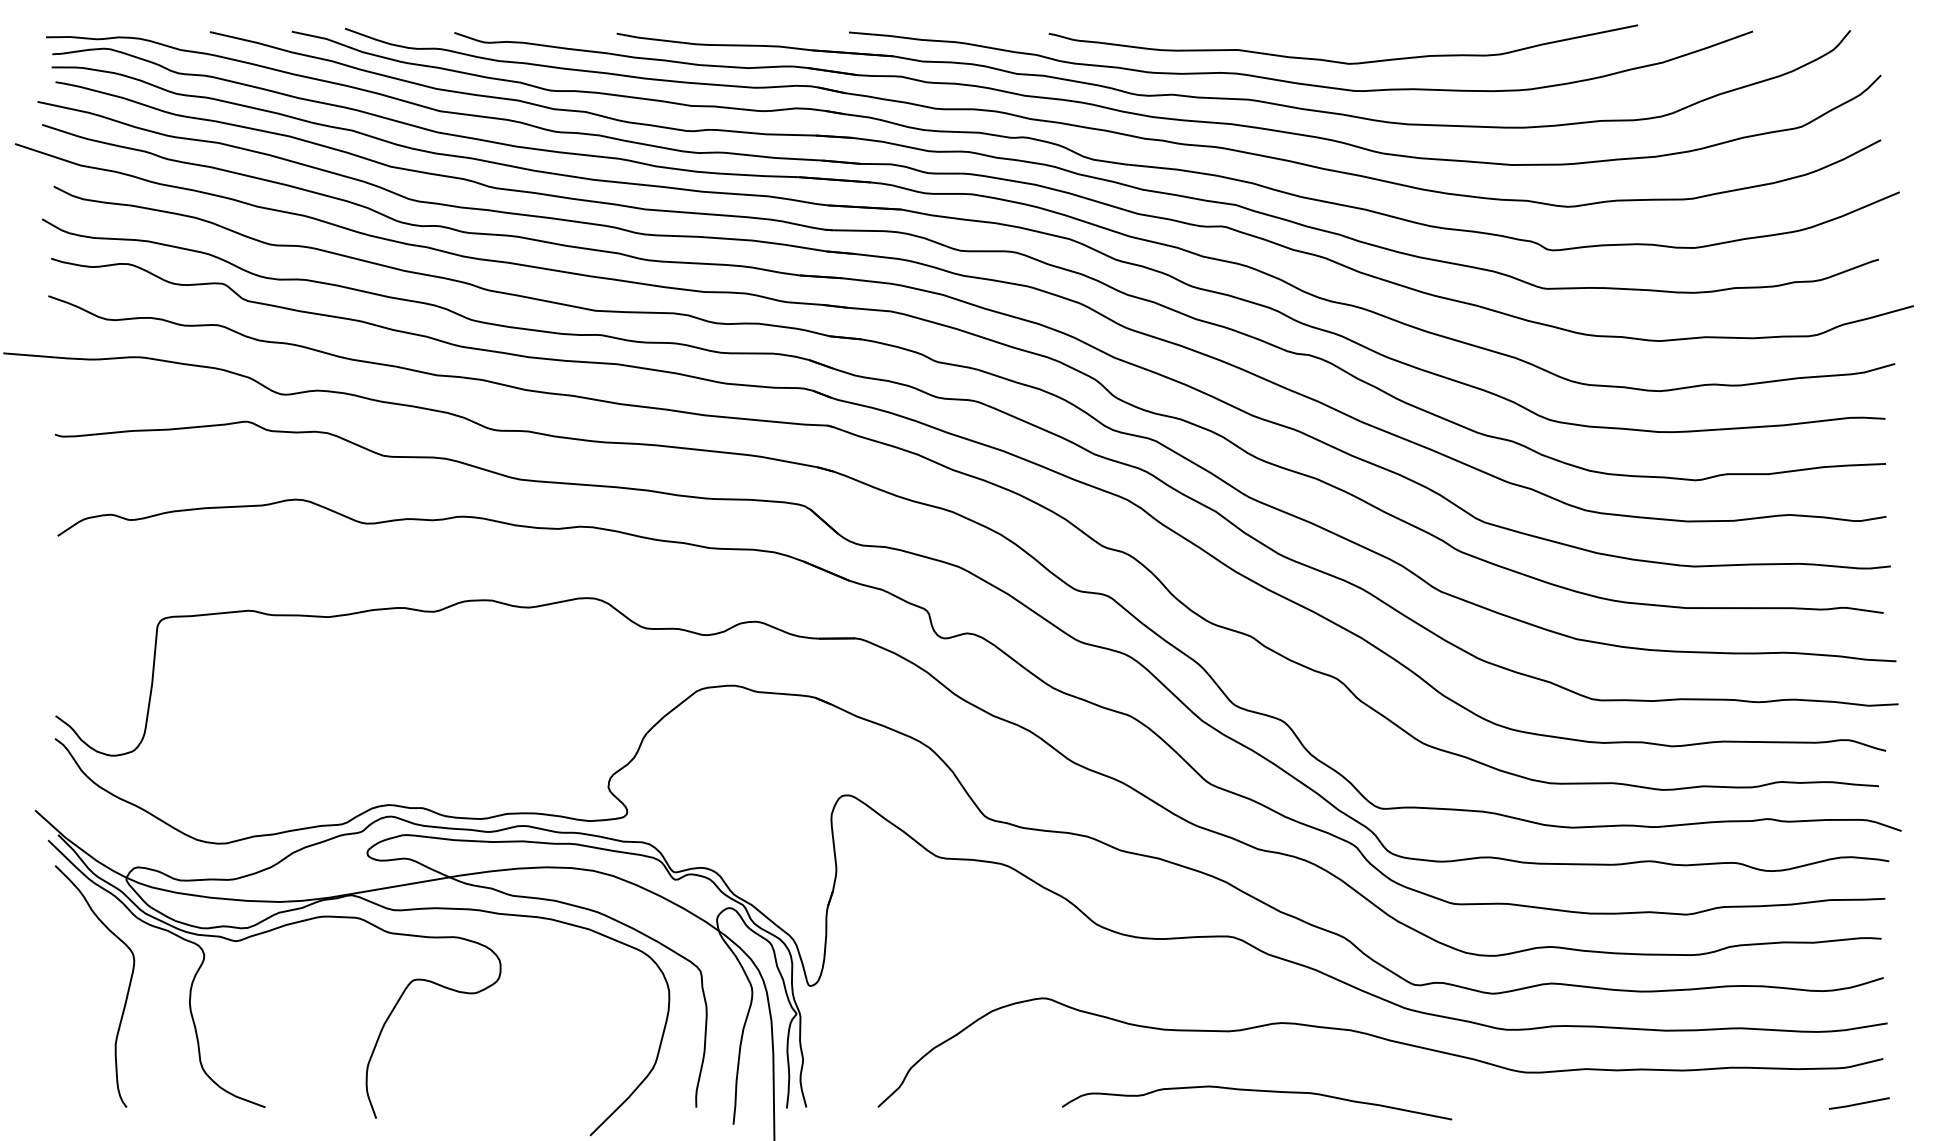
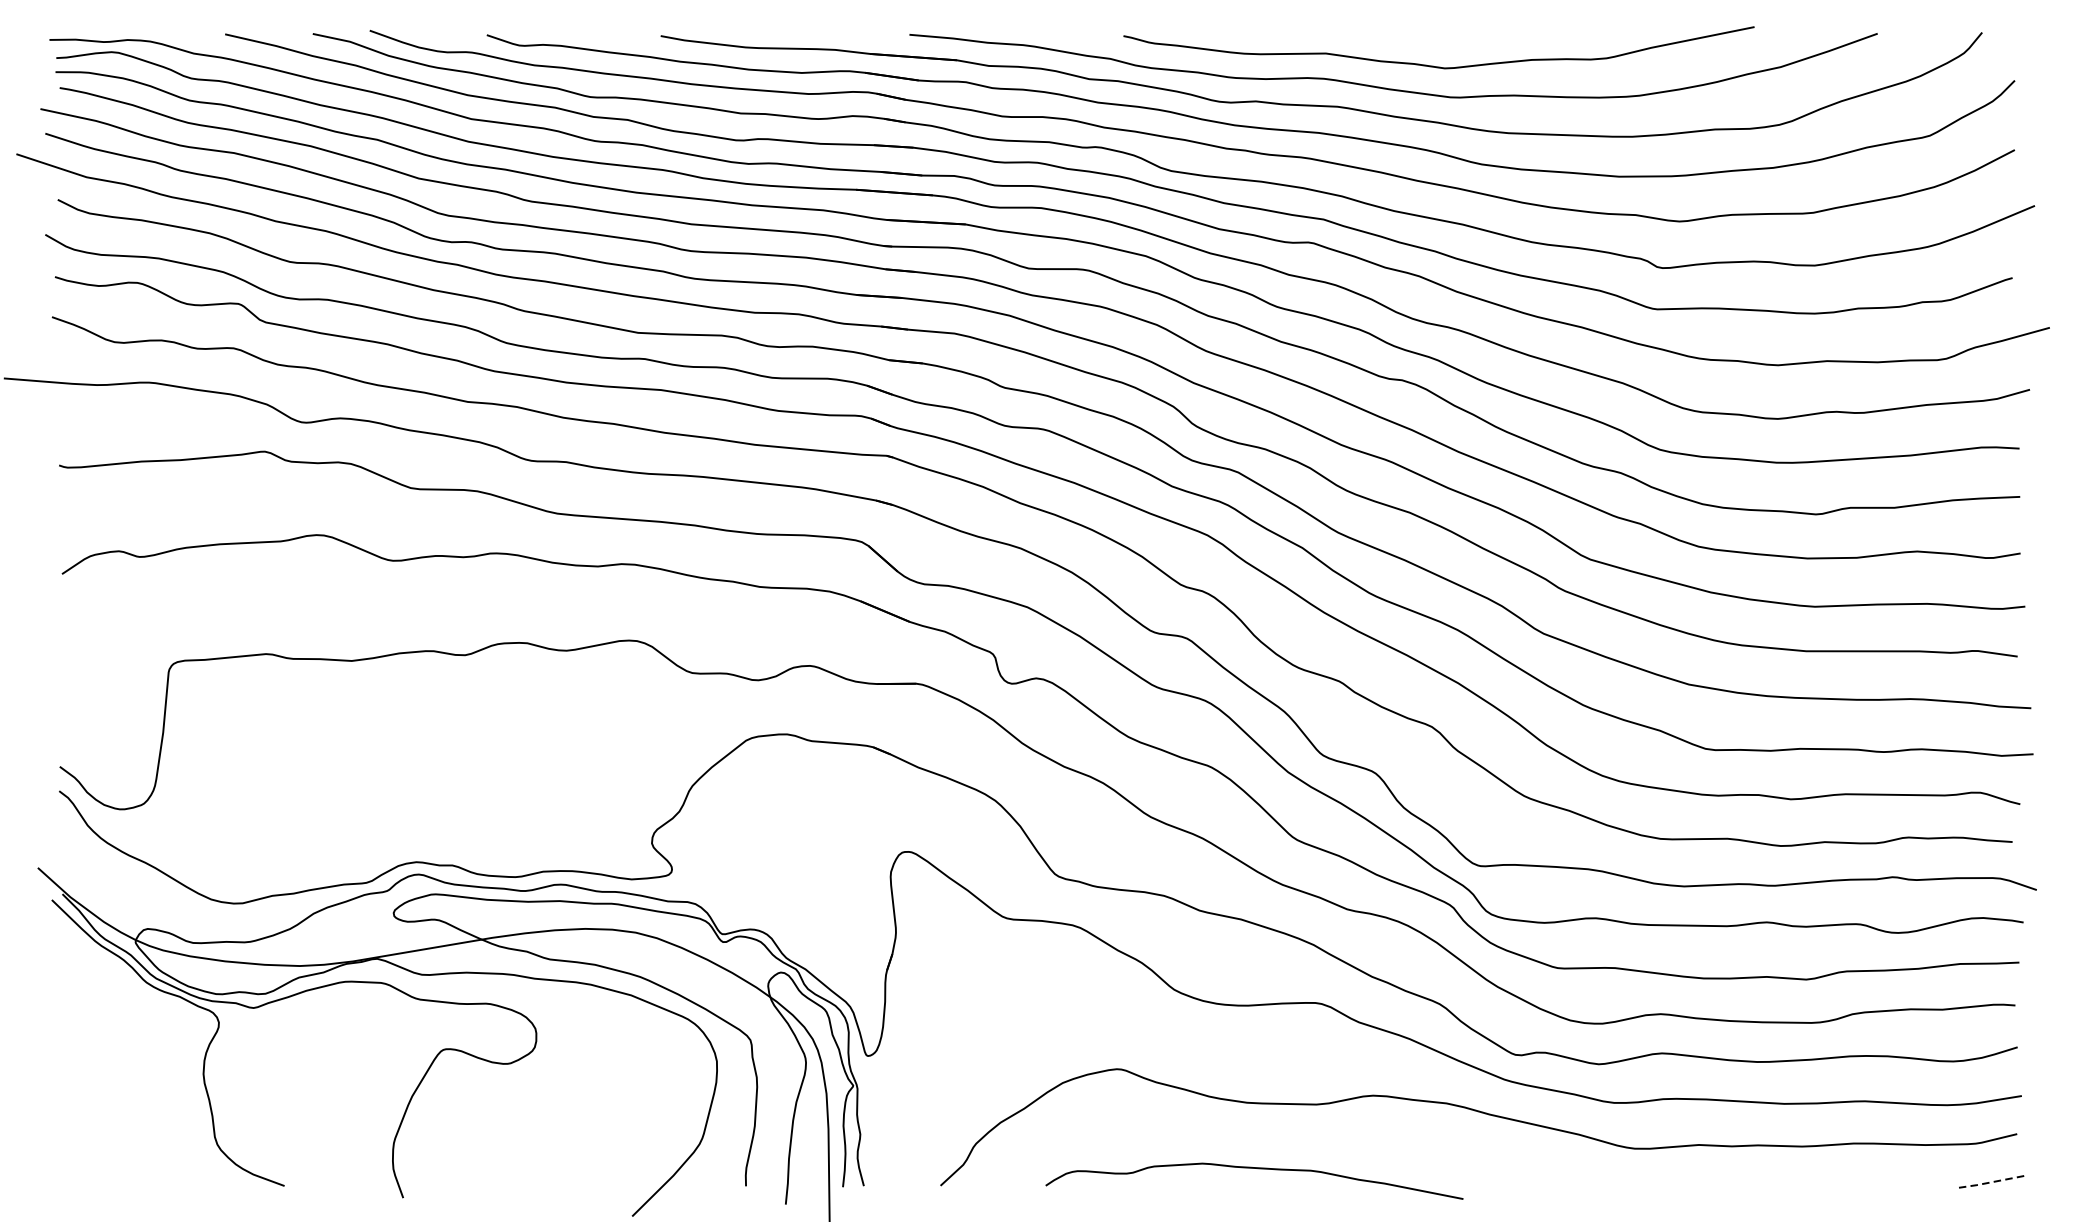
curve: (126, 994) -> (135, 1065), removed
curve: (1257, 1091) -> (1254, 1168), moved
line: (1858, 1104) -> (1990, 1182), solid -> dashed

